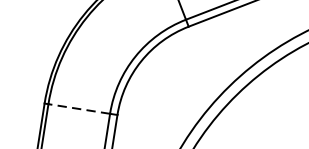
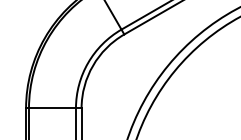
line: (77, 108) -> (51, 108), dashed -> solid

